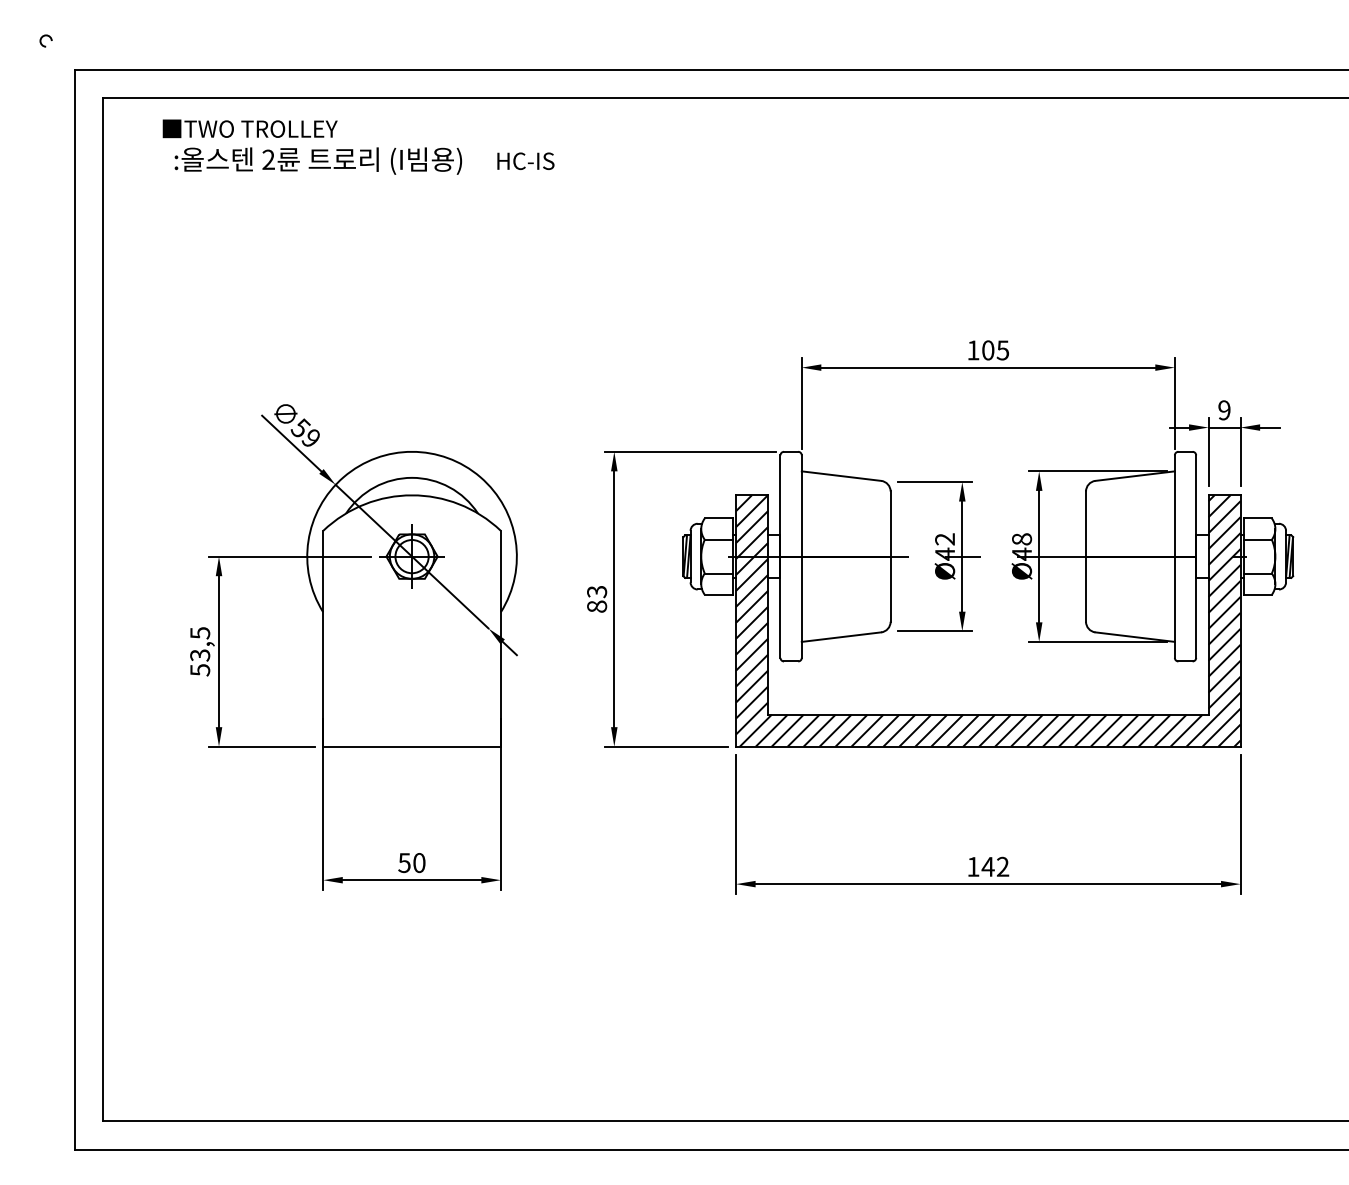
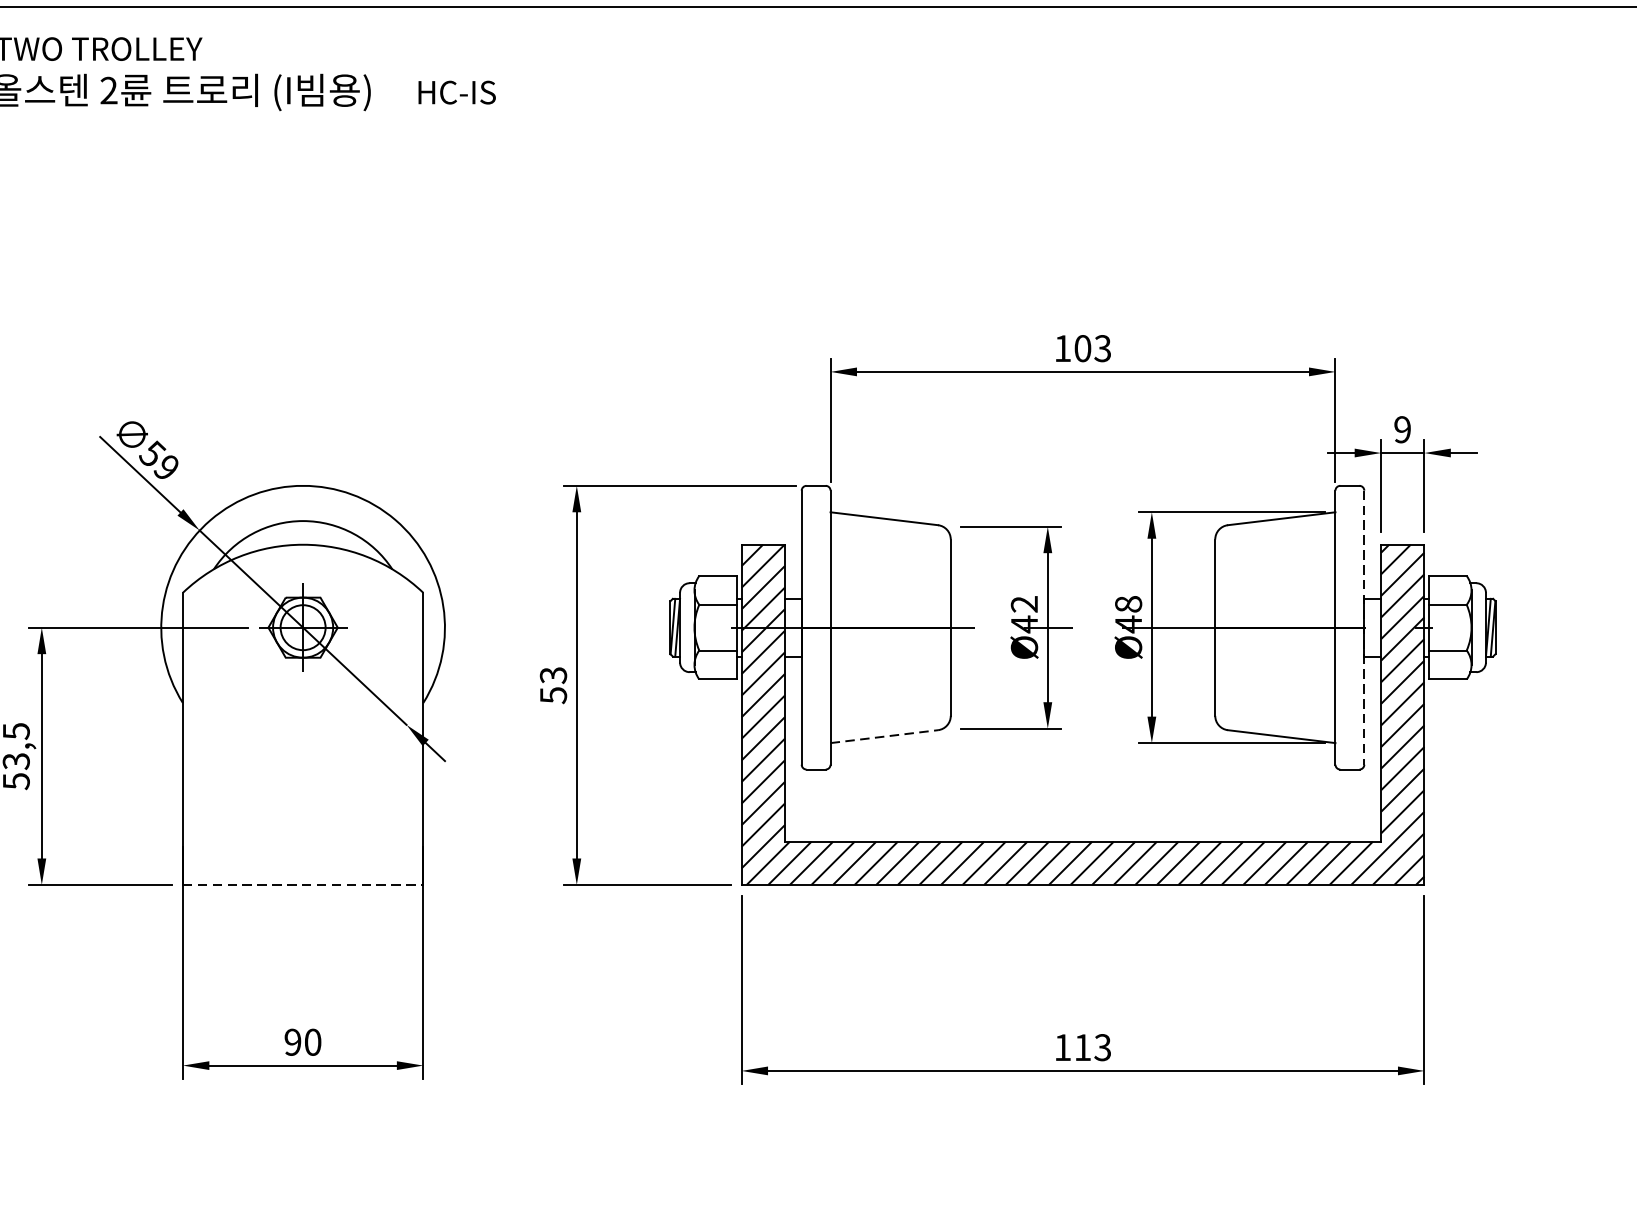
text: (1002, 349) -> (1102, 347), 105 -> 103
line: (1196, 557) -> (1364, 628), solid -> dashed
text: (597, 606) -> (554, 695), 83 -> 53
line: (842, 637) -> (885, 737), solid -> dashed
line: (412, 746) -> (303, 884), solid -> dashed
text: (404, 862) -> (292, 1041), 50 -> 90
text: (995, 866) -> (1092, 1047), 142 -> 113

